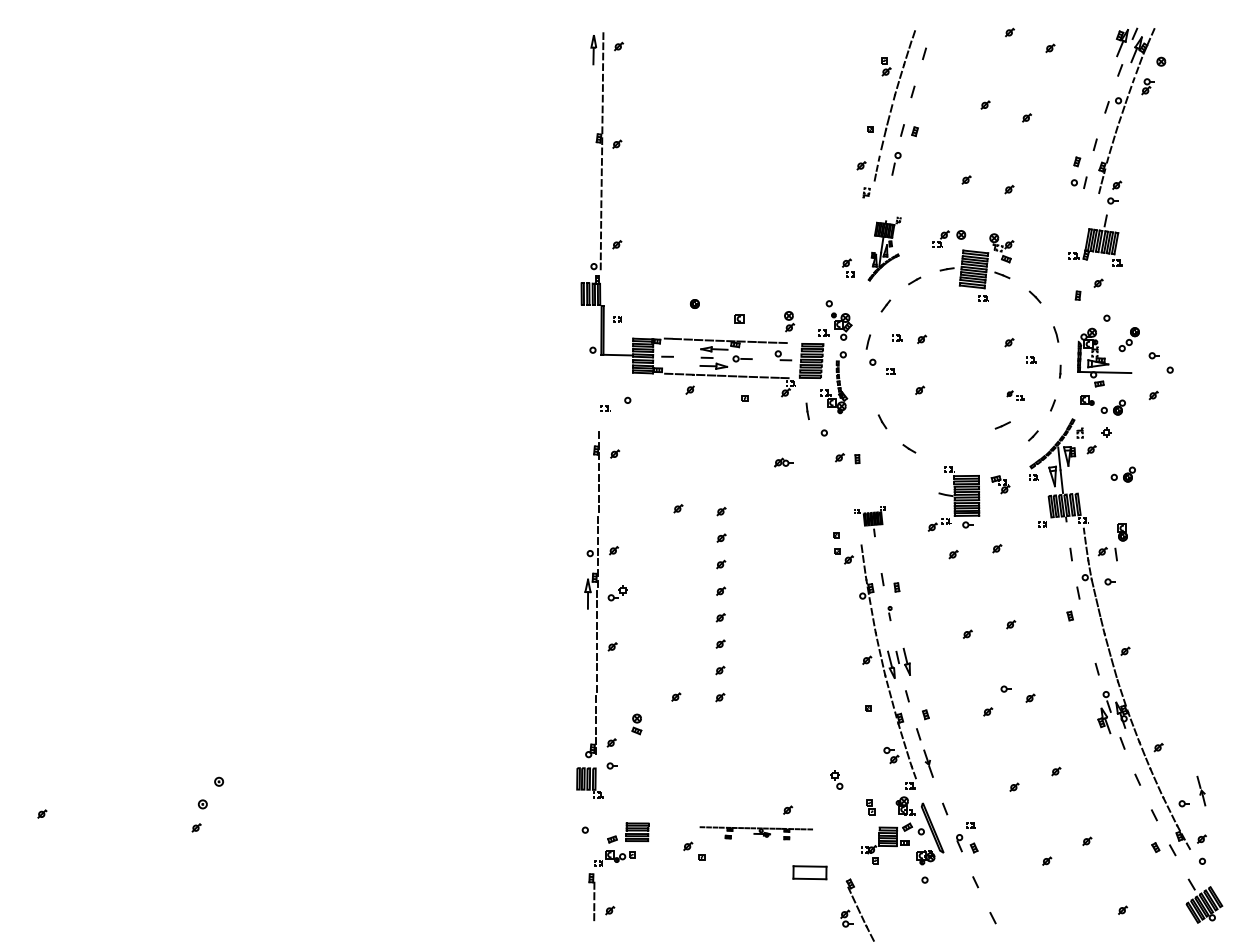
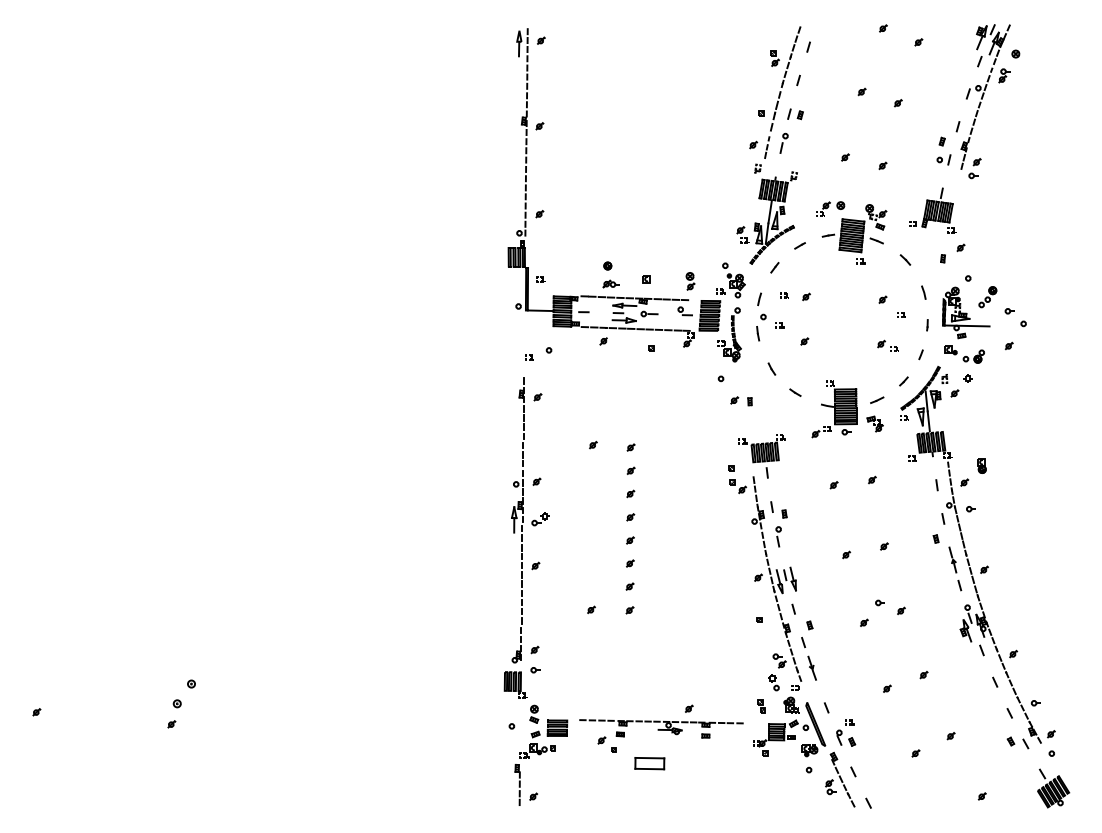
part: (1095, 240) -> (932, 210), moved
part: (884, 248) -> (773, 217), size x1.67
part: (1015, 395) -> (888, 346), size x1.43
line: (807, 411) -> (757, 333), moved
line: (1002, 425) -> (876, 400), moved
part: (783, 462) -> (610, 283), moved
part: (1122, 474) -> (981, 415), removed
part: (953, 498) -> (834, 409), moved
part: (870, 521) -> (761, 456), size x1.67
line: (1115, 554) -> (975, 485), removed
part: (889, 613) -> (778, 536), size x1.67
part: (636, 724) -> (533, 714), moved
part: (836, 779) -> (773, 682), moved
part: (1201, 790) -> (953, 559), moved
part: (756, 833) -> (661, 729), size x1.67
part: (809, 872) -> (649, 763), moved
part: (857, 909) -> (840, 779), moved

